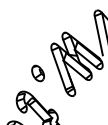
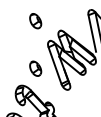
part: (37, 22) -> (35, 21), added

